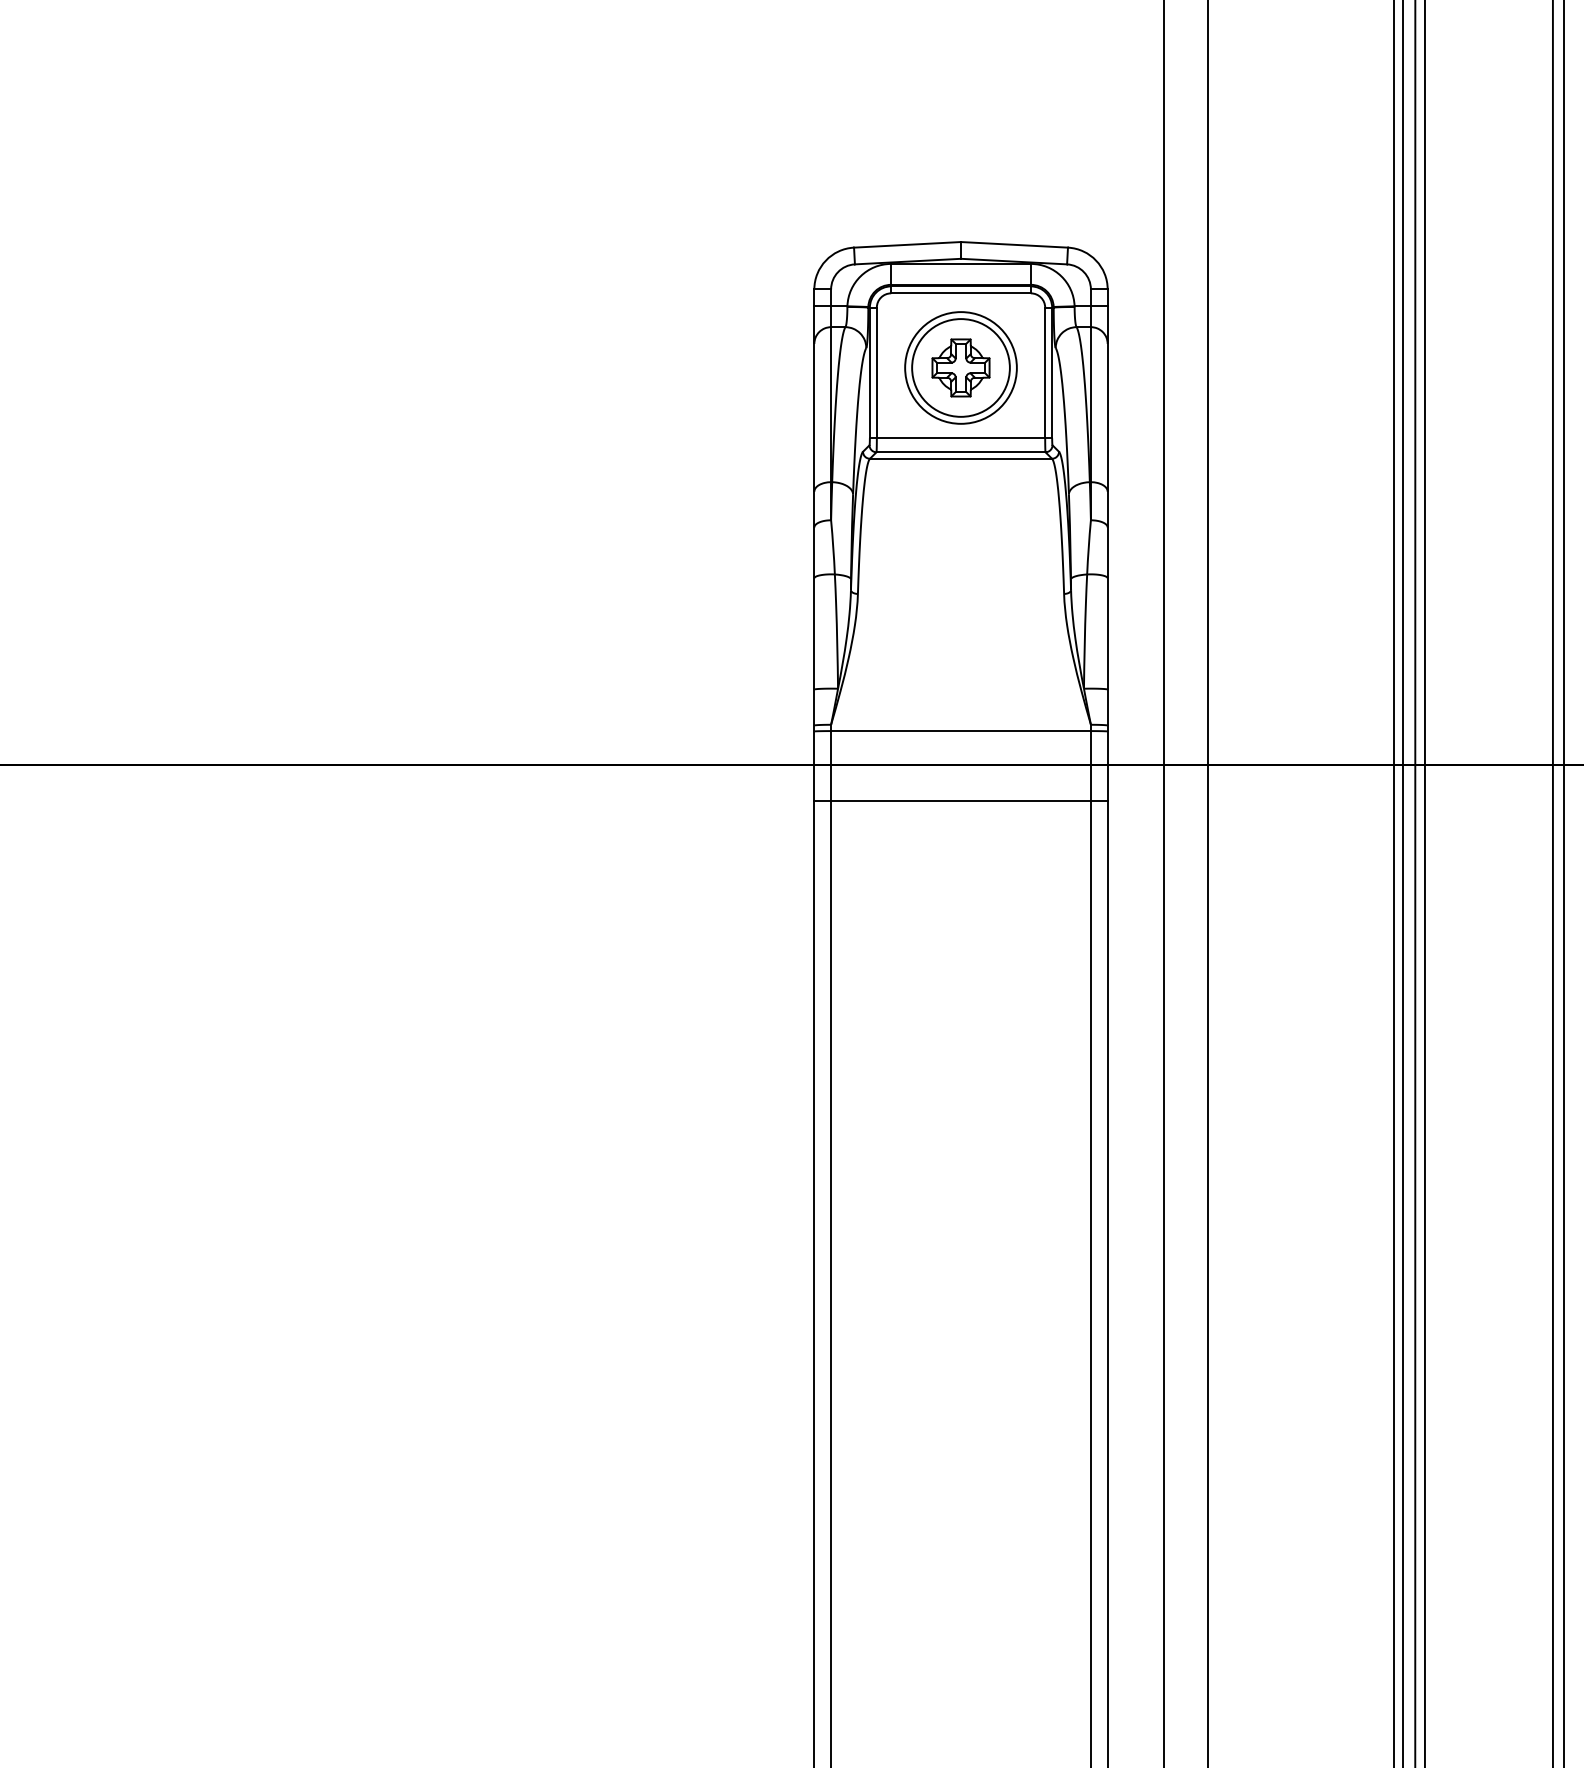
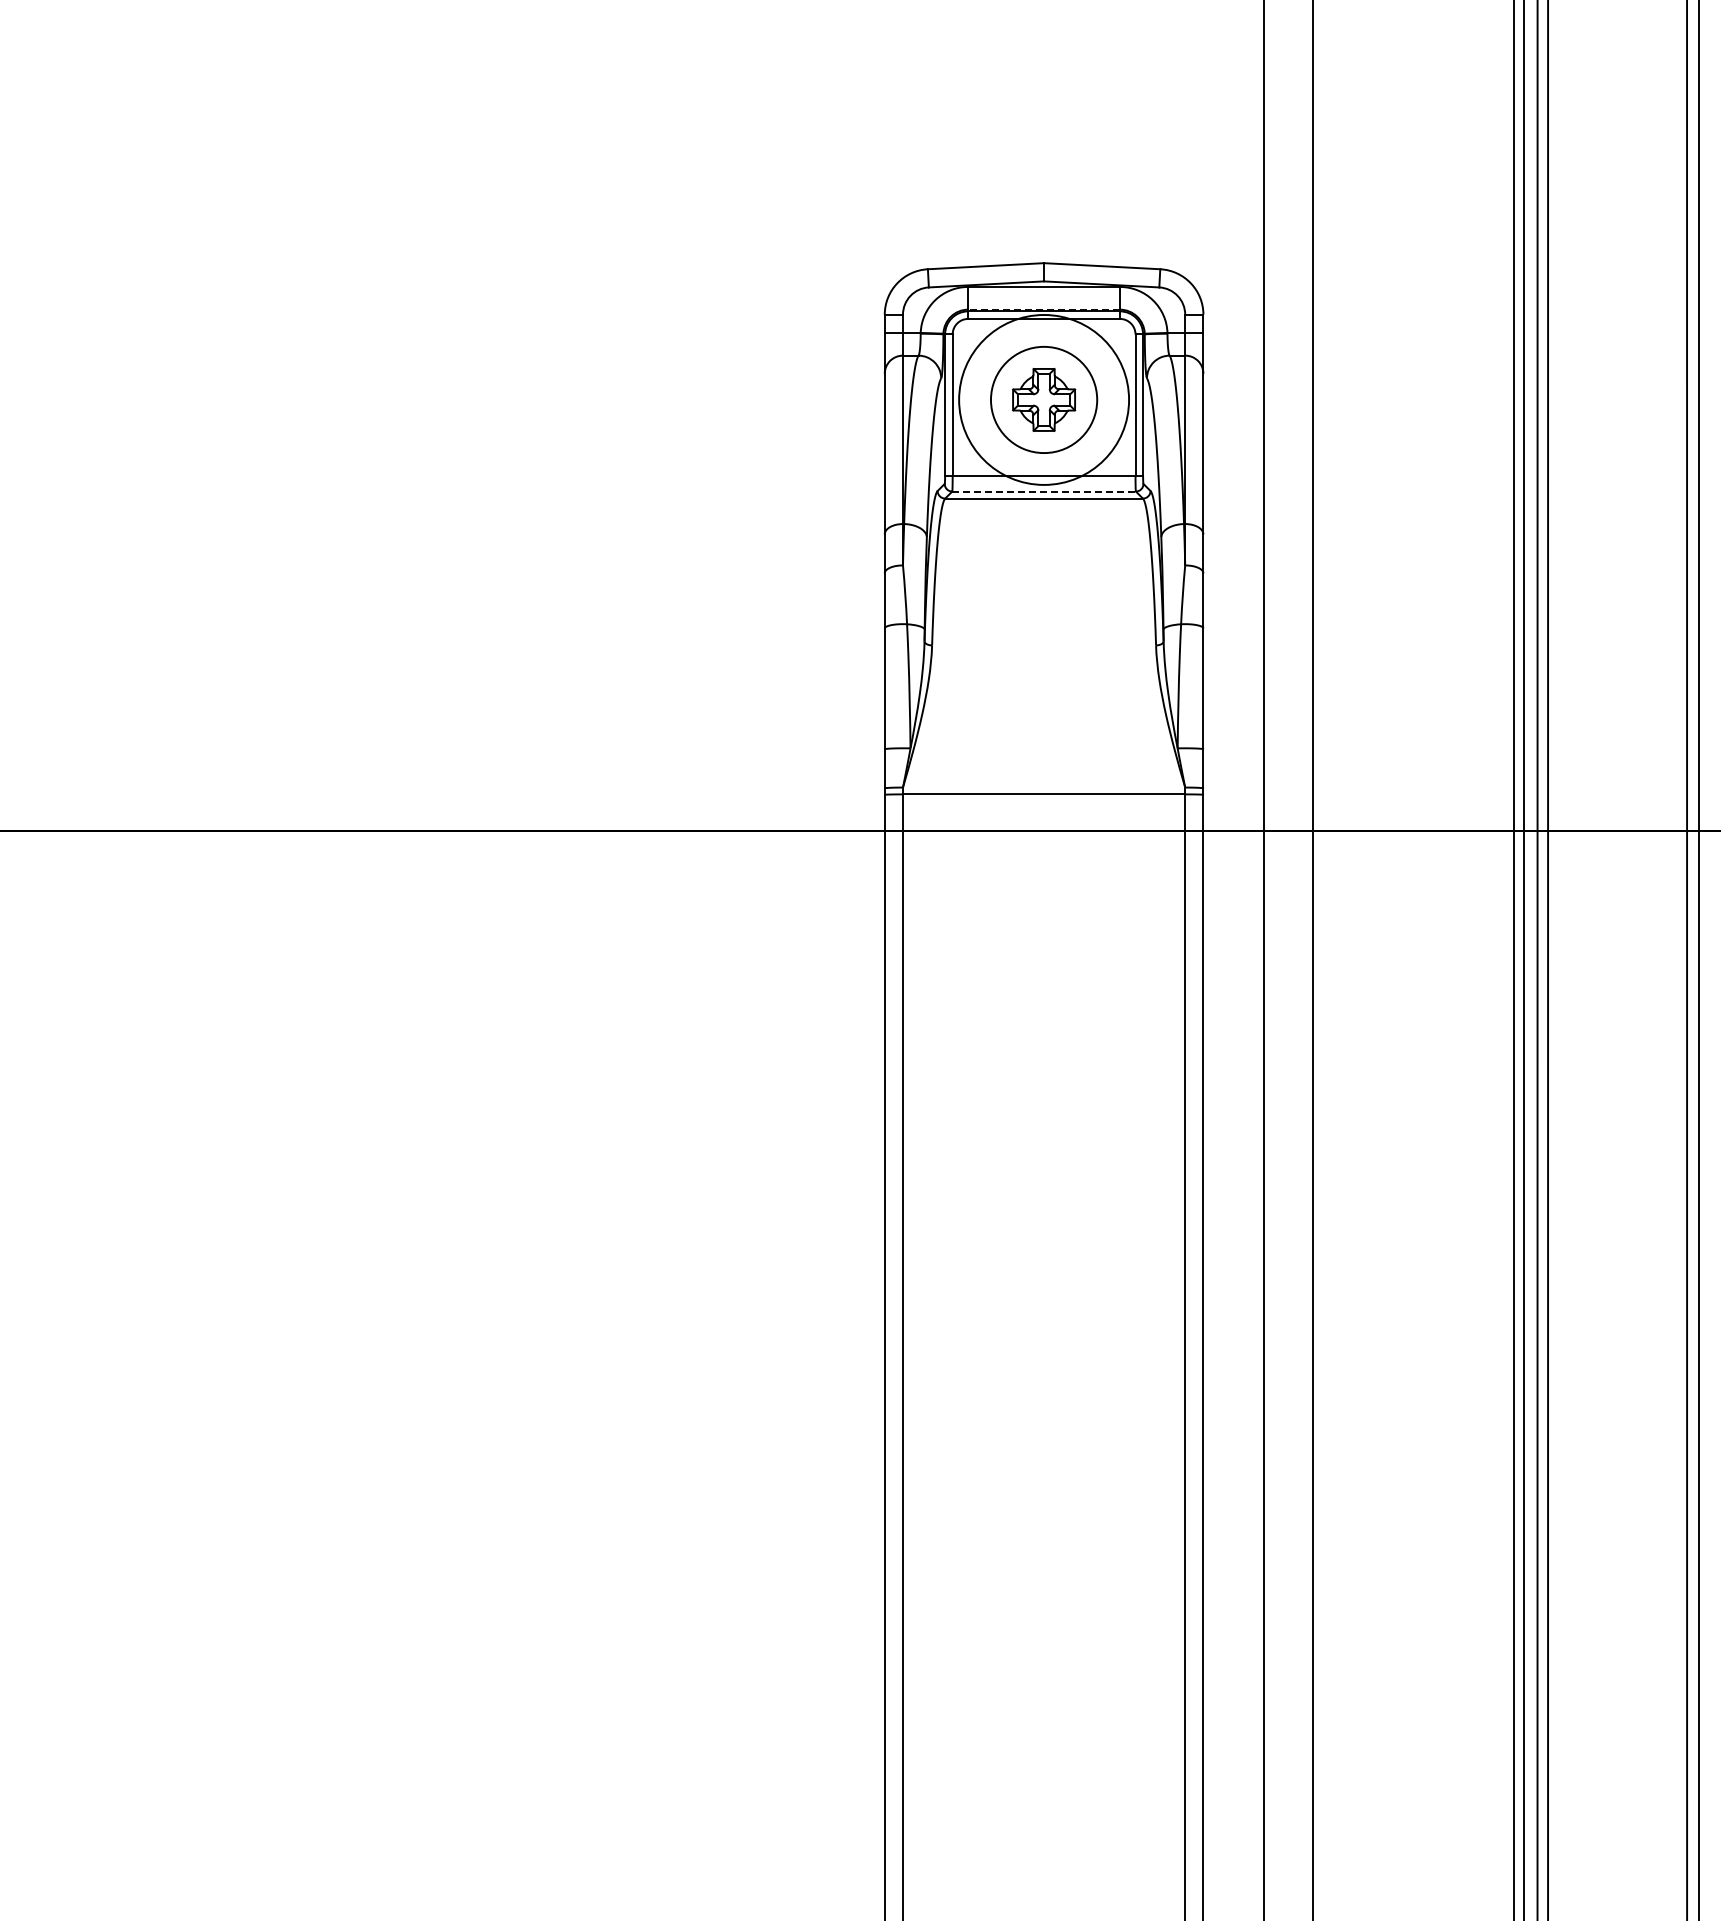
line: (961, 284) -> (1044, 309), solid -> dashed
circle: (960, 367) -> (1043, 399), size x1.4
line: (961, 452) -> (1044, 491), solid -> dashed
line: (960, 801) -> (1043, 870), removed

